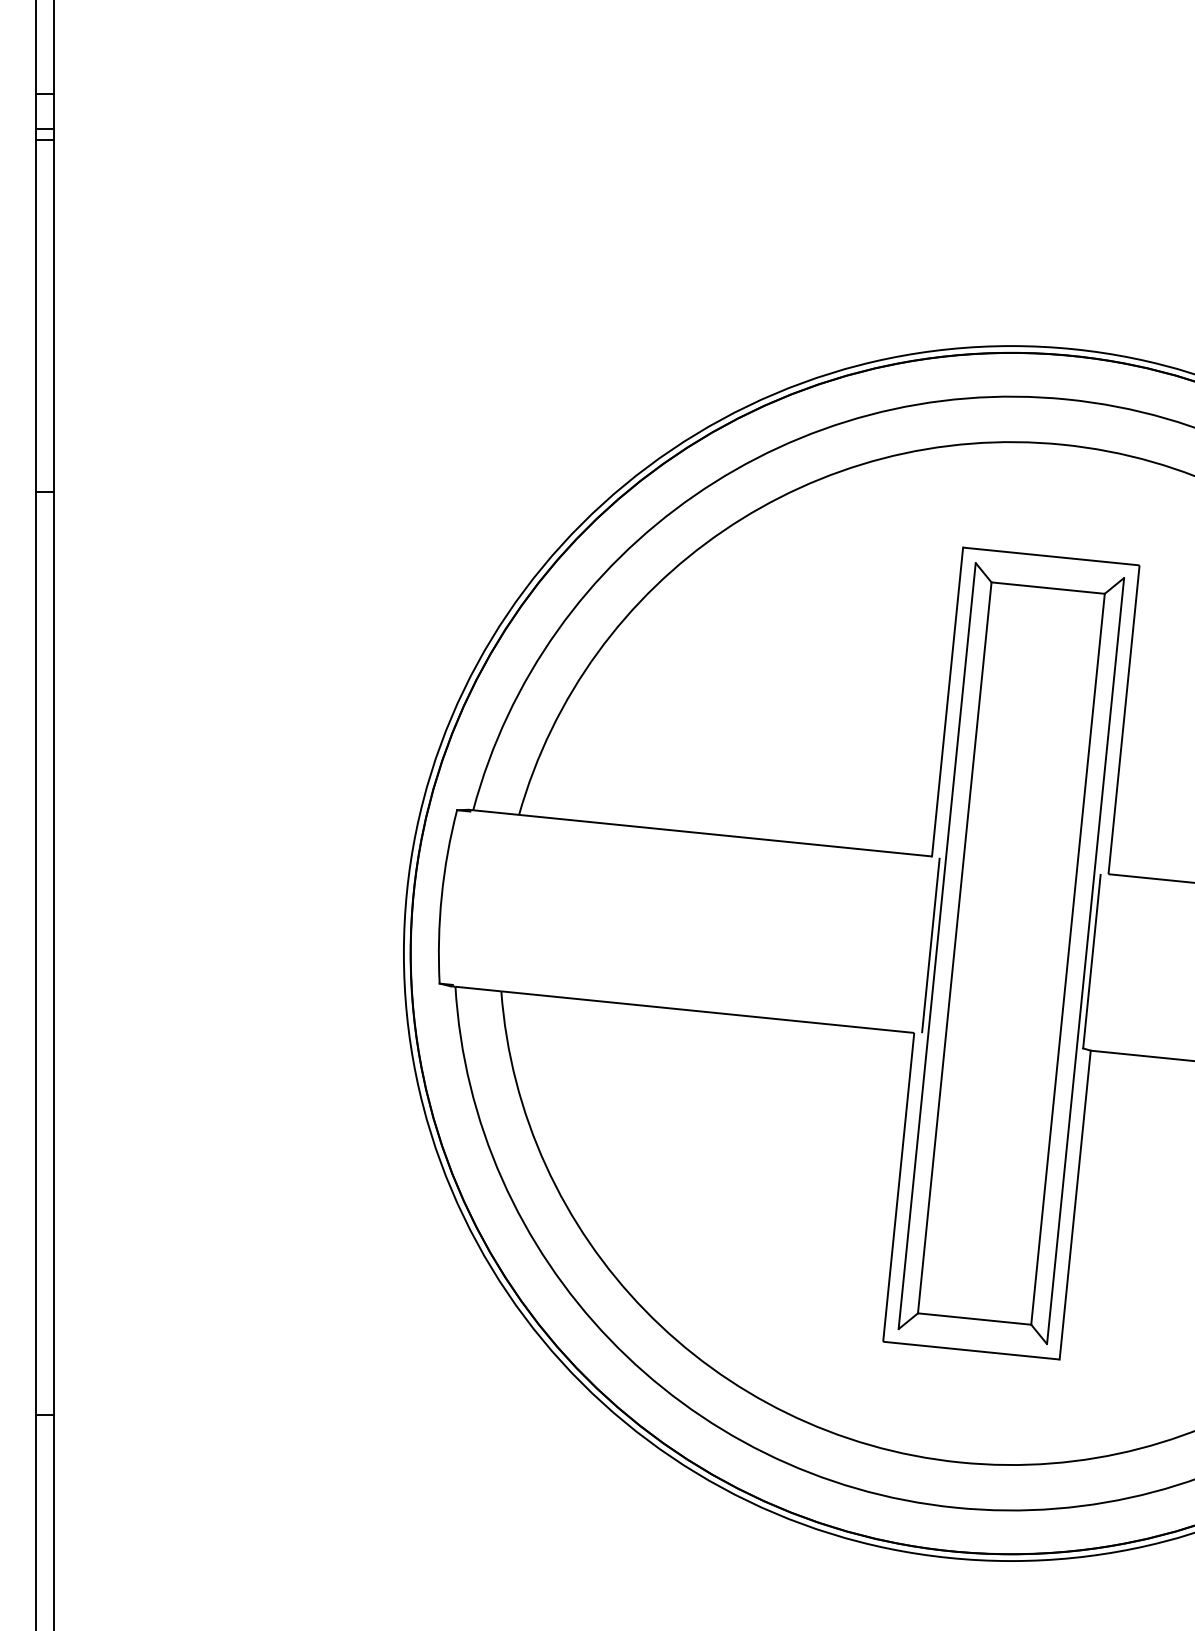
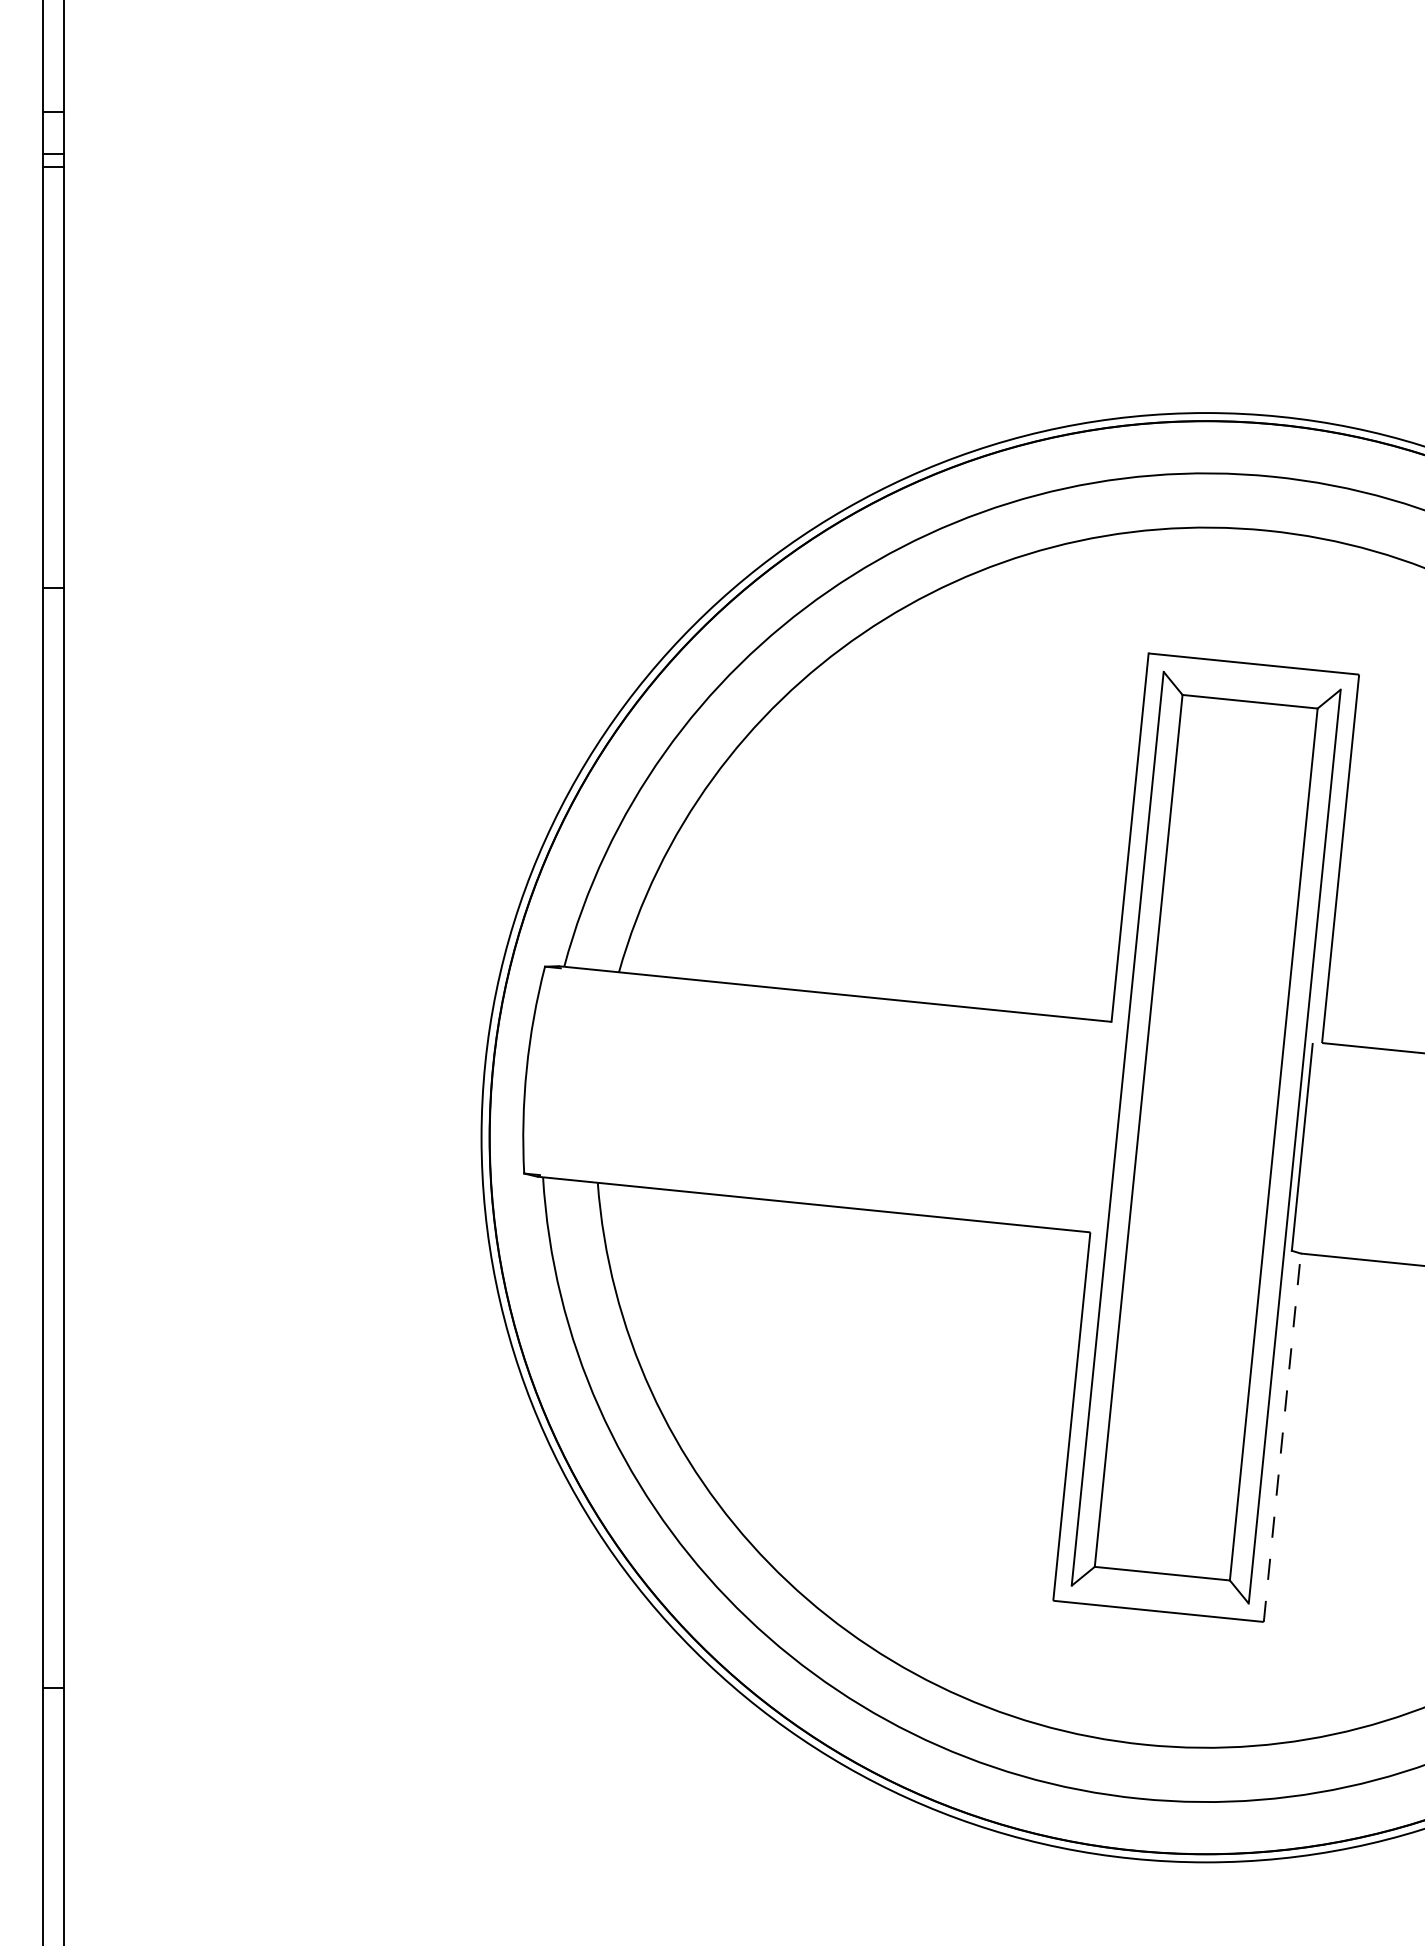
line: (930, 945) -> (1109, 1127), removed
line: (1075, 1204) -> (1282, 1437), solid -> dashed

